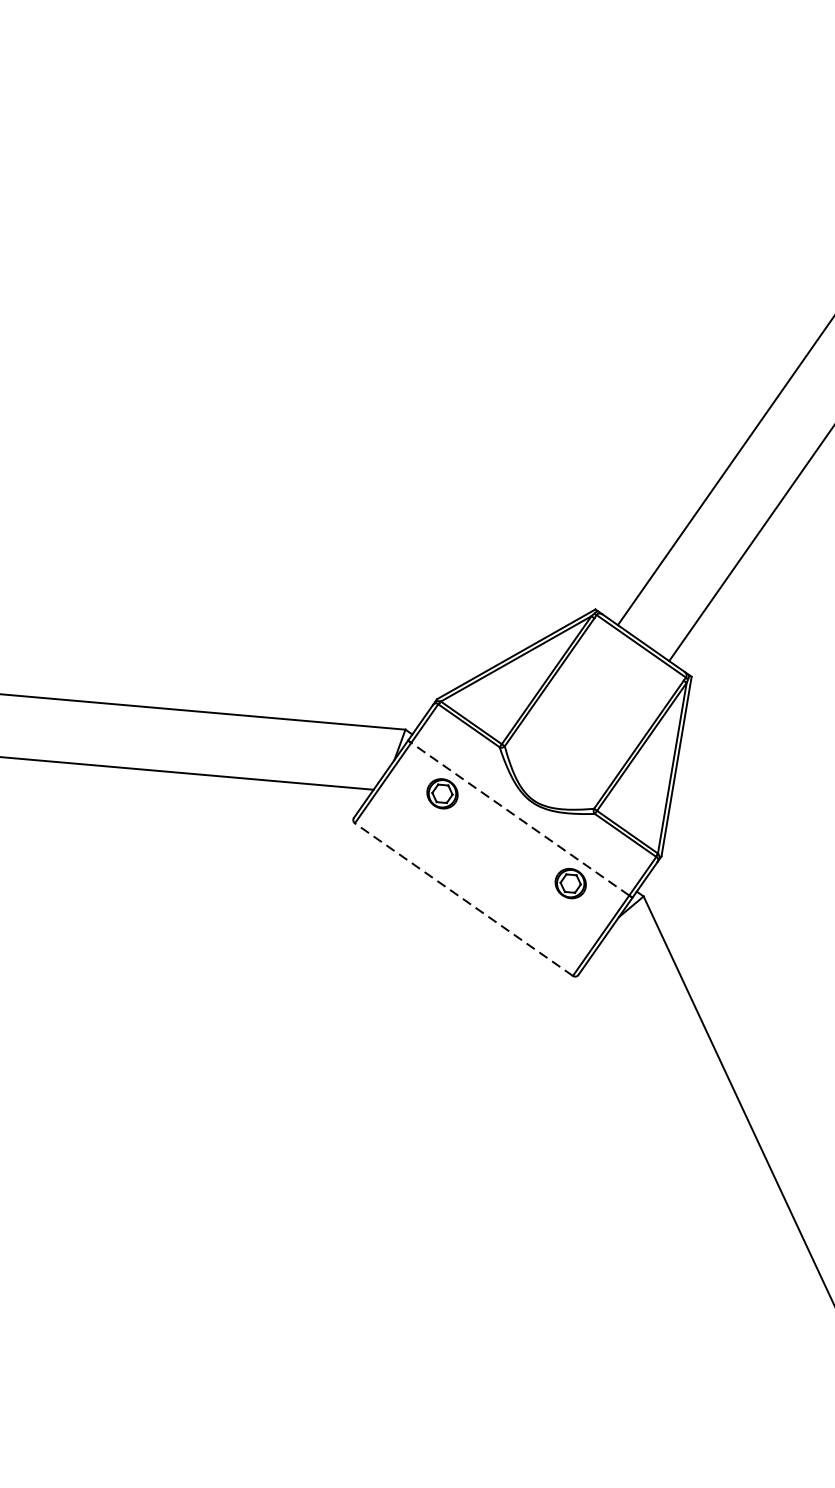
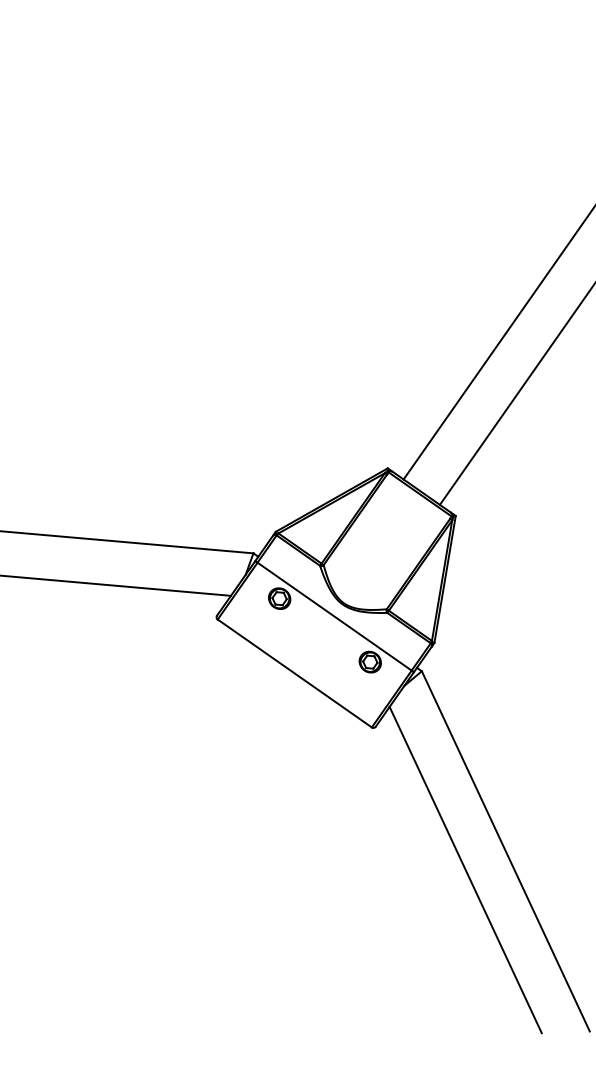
line: (520, 819) -> (334, 616), dashed -> solid
line: (463, 899) -> (294, 673), dashed -> solid
line: (705, 1176) -> (465, 869), added

